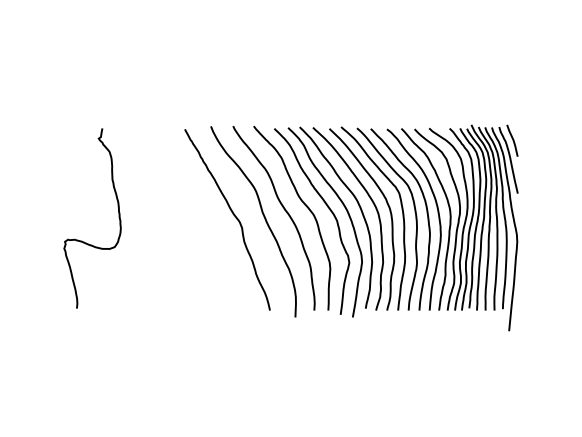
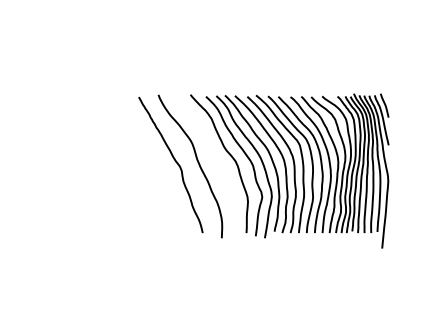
curve: (284, 211) -> (213, 158), removed
curve: (83, 240) -> (62, 180), removed

